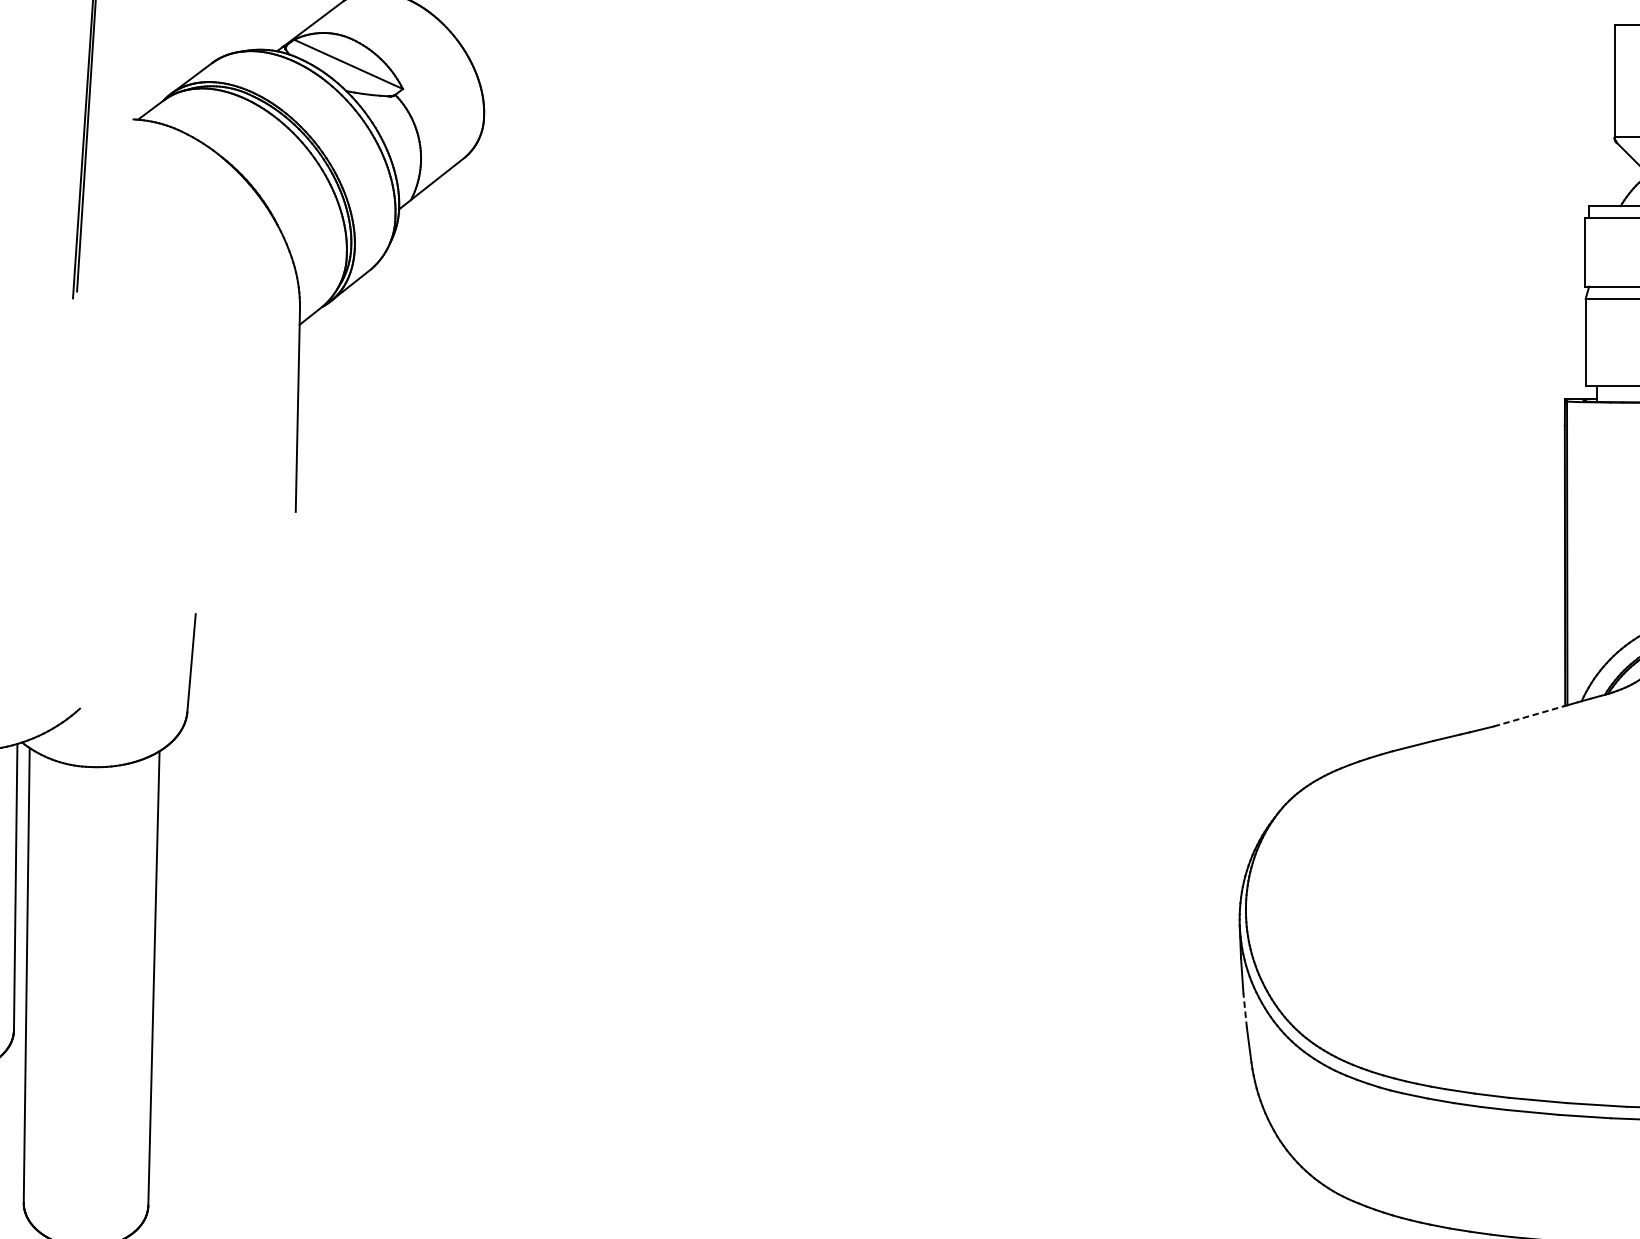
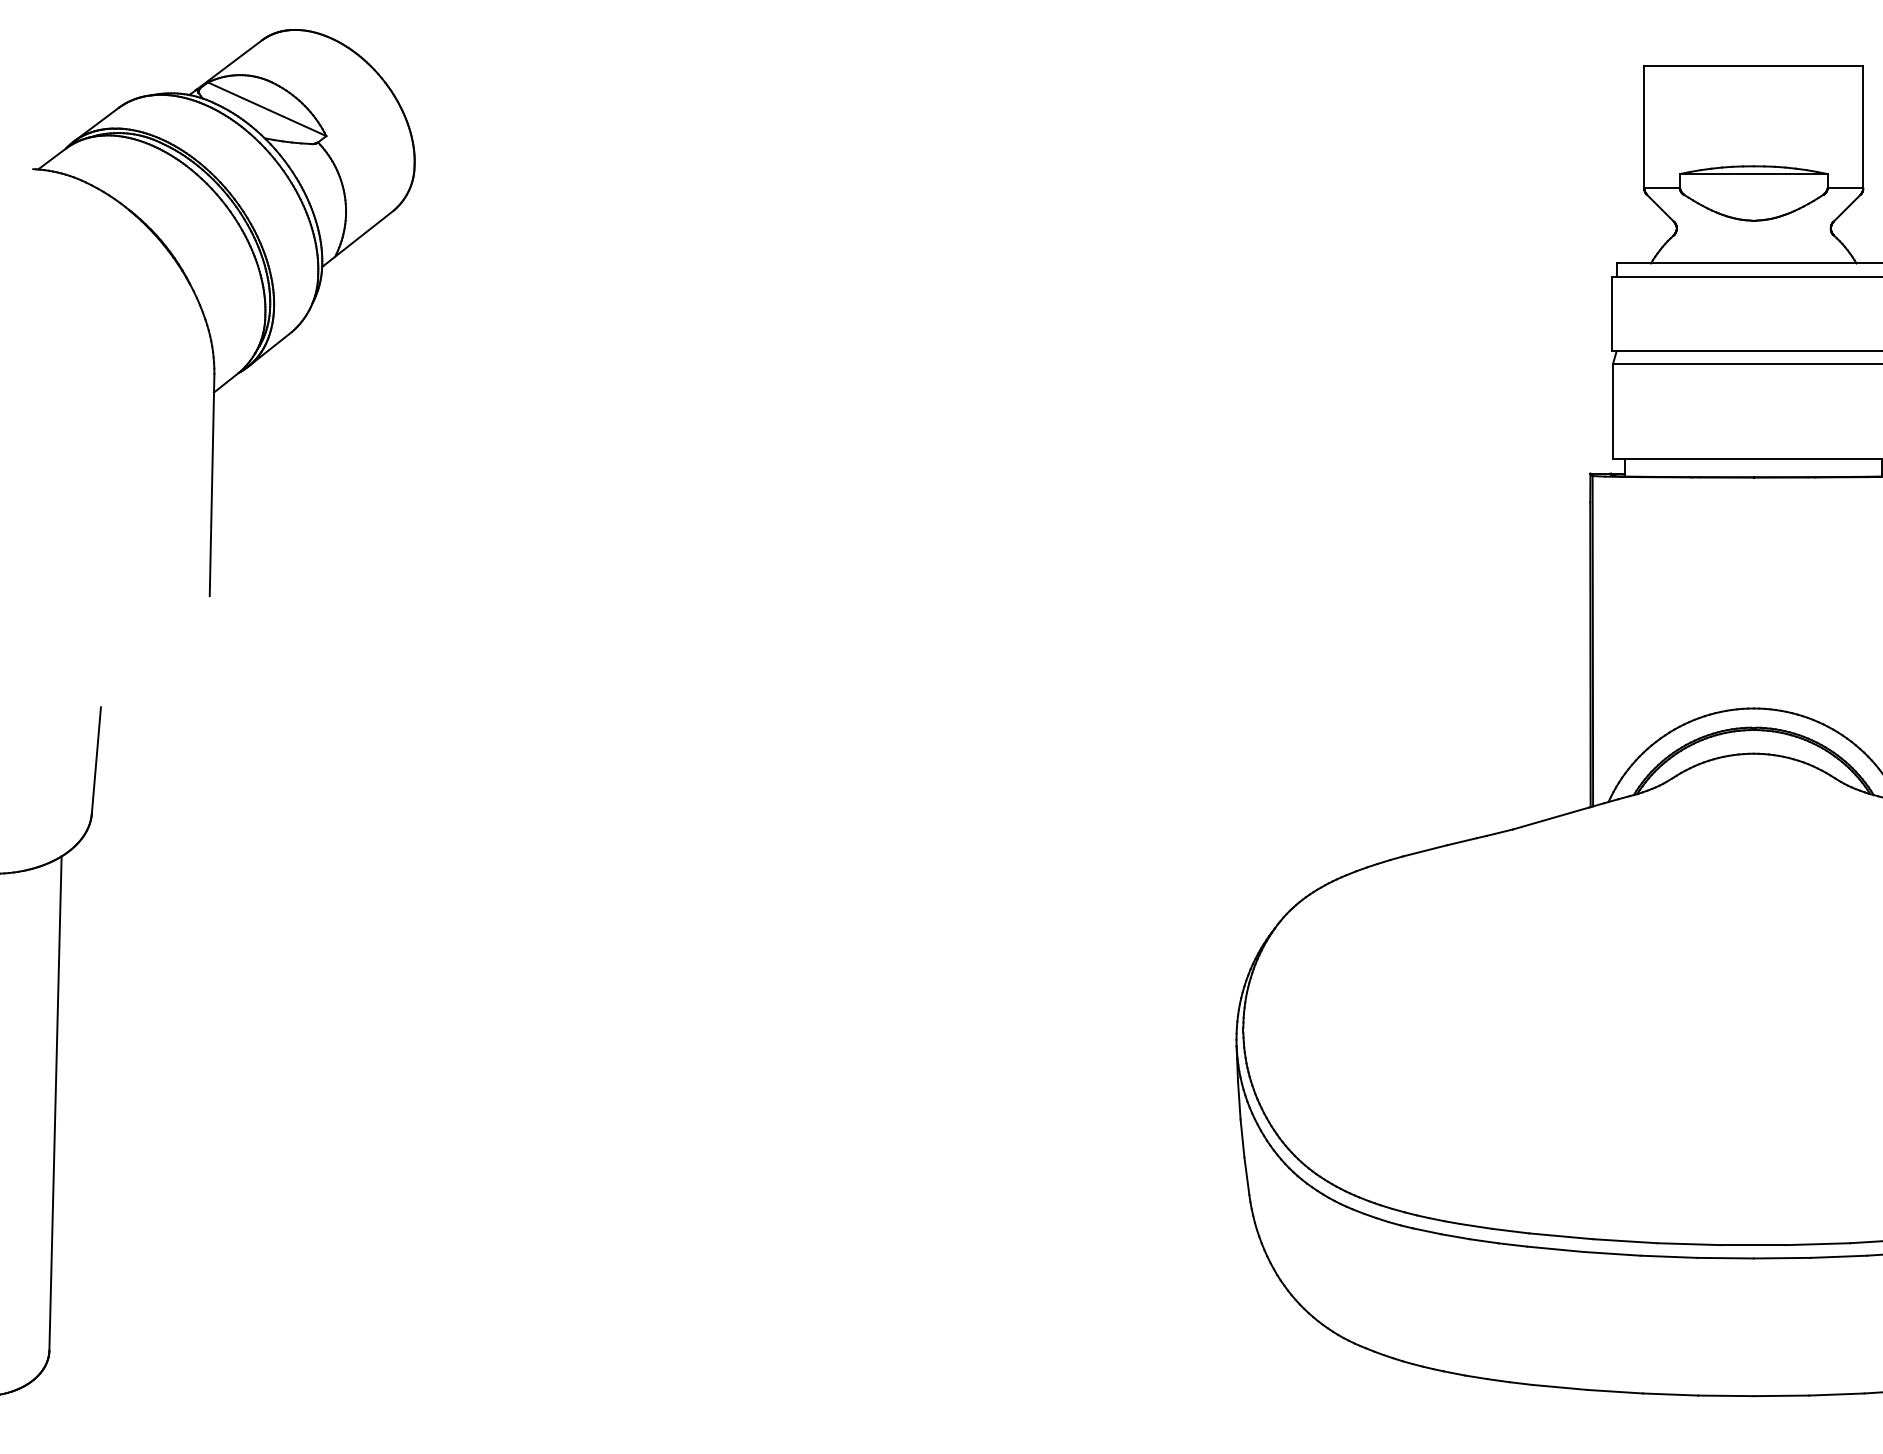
line: (1529, 716) -> (1551, 818), dashed -> solid
line: (1245, 1010) -> (1242, 1138), dashed -> solid

